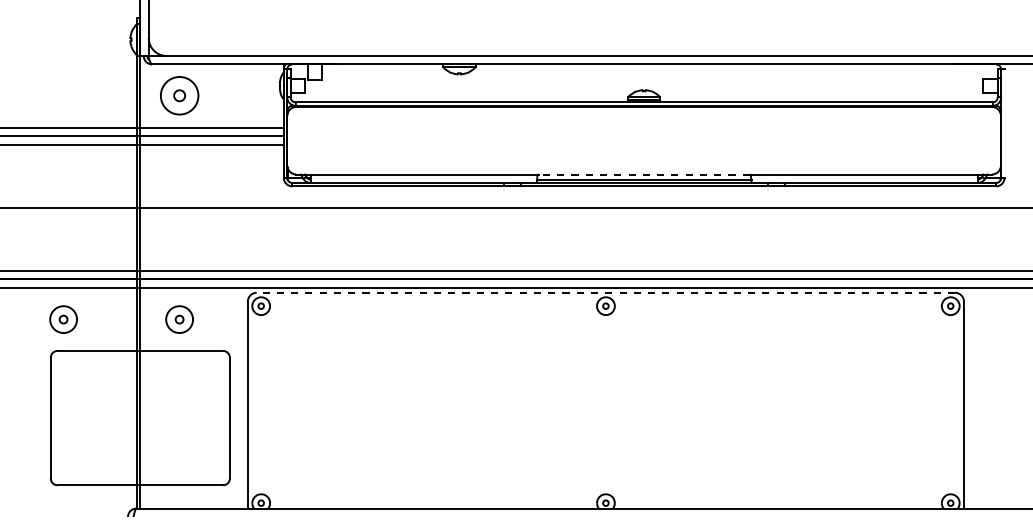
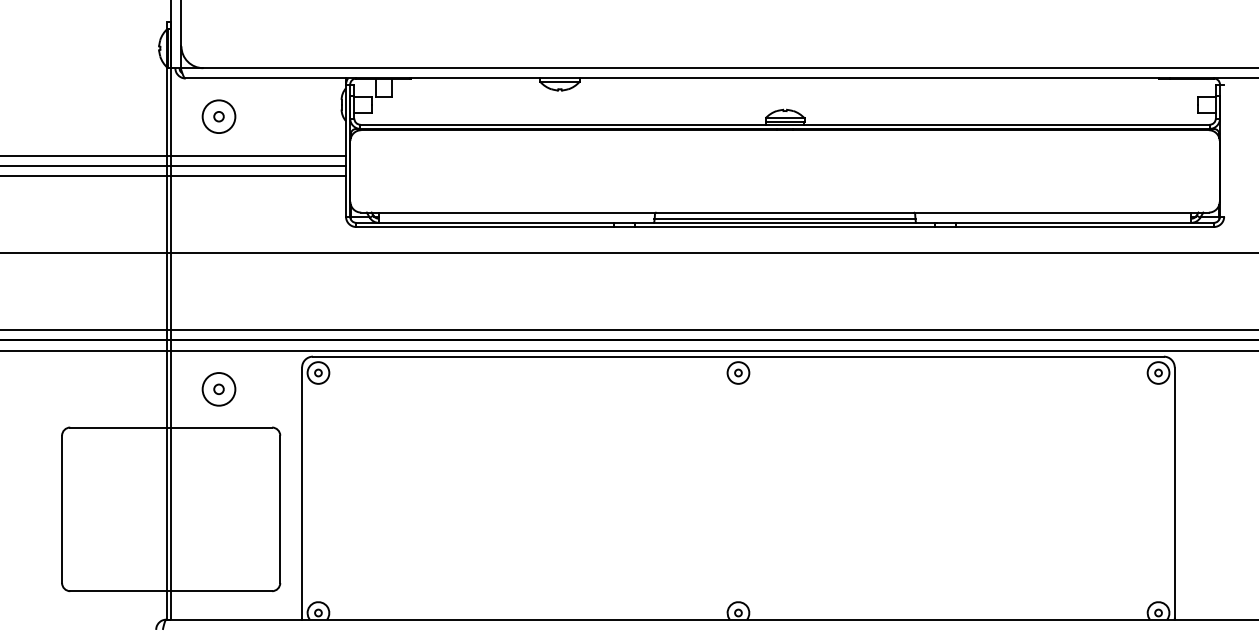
part: (179, 95) -> (218, 116), size x0.71
line: (644, 174) -> (785, 212), dashed -> solid
line: (605, 292) -> (737, 356), dashed -> solid
part: (63, 319) -> (77, 389), removed

